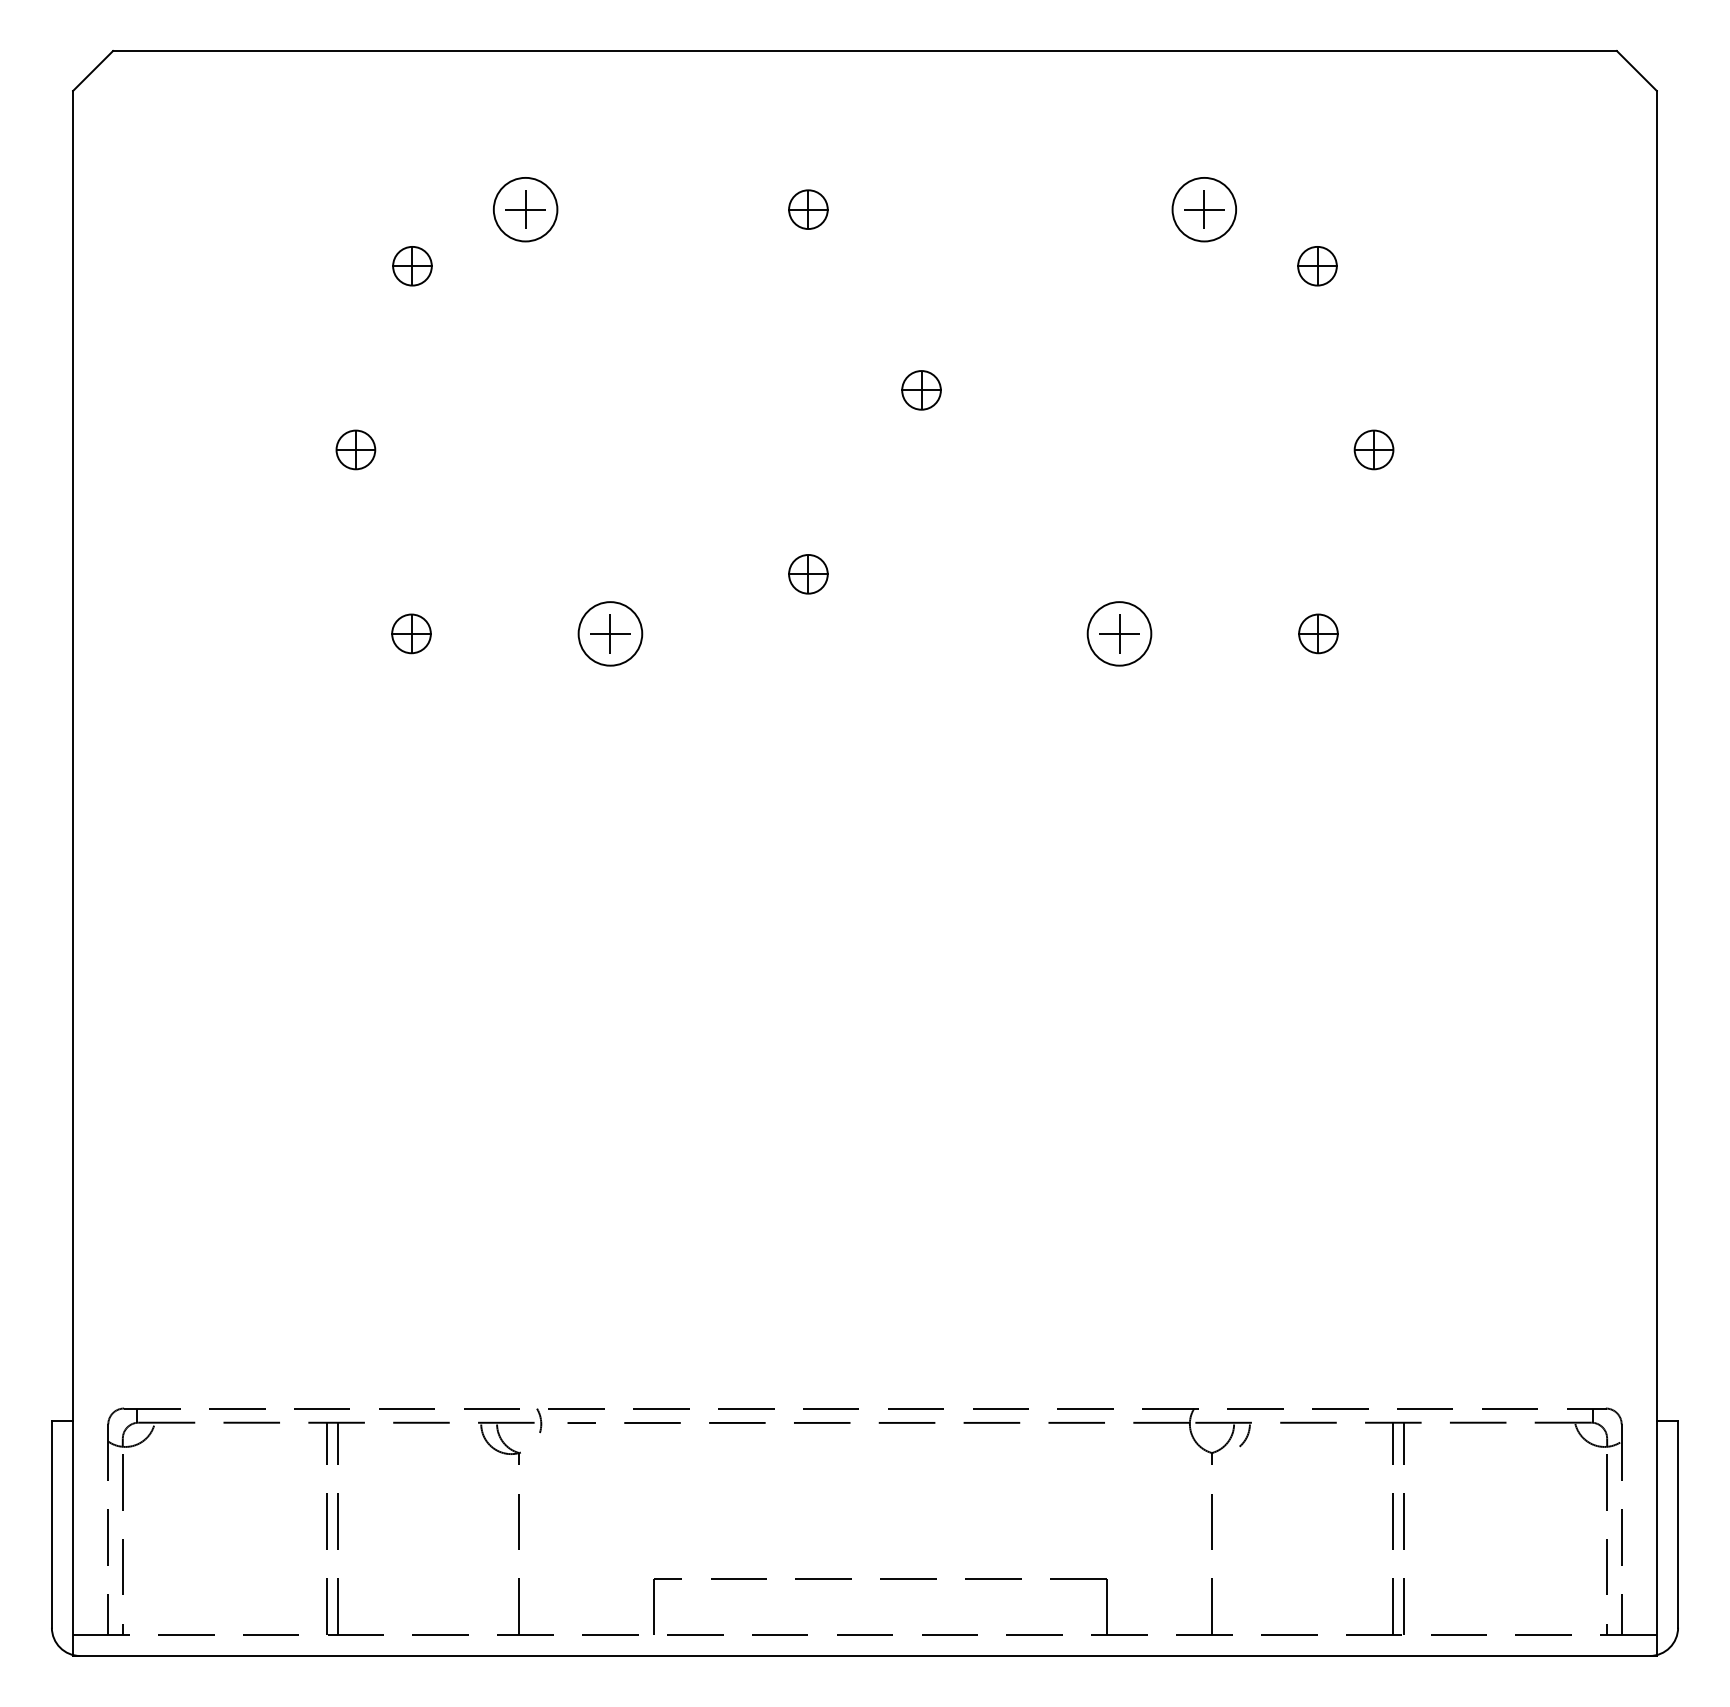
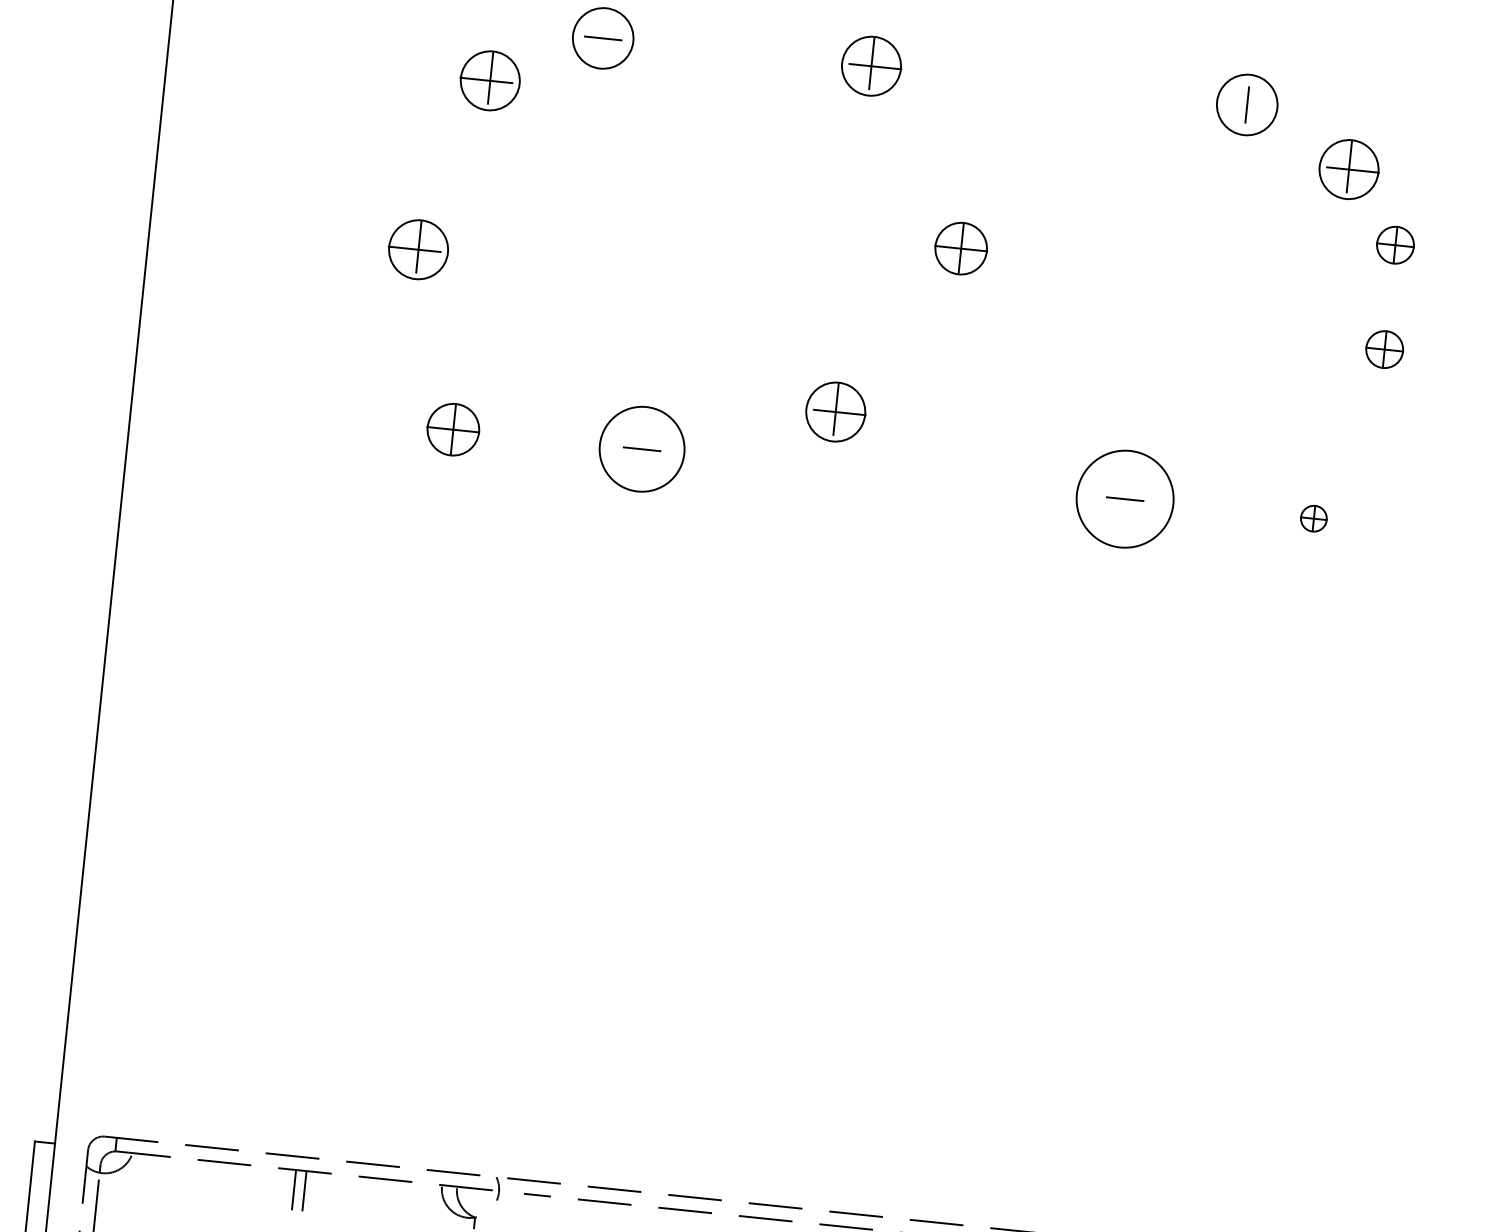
line: (525, 209) -> (603, 38), removed
part: (808, 209) -> (871, 66), size x1.6
line: (1204, 209) -> (1247, 104), removed
part: (412, 266) -> (490, 81), size x1.6
part: (1317, 266) -> (1349, 170), size x1.6
part: (1373, 339) -> (1394, 244), added
part: (921, 390) -> (961, 248), size x1.4
part: (355, 449) -> (418, 249), size x1.6
part: (808, 574) -> (835, 412), size x1.6
part: (411, 633) -> (453, 429), size x1.4
circle: (610, 633) -> (642, 448), size x1.4
line: (610, 633) -> (642, 448), removed
circle: (1119, 633) -> (1125, 498), size x1.6
line: (1119, 633) -> (1125, 498), removed
part: (1318, 633) -> (1313, 518), size x0.7

